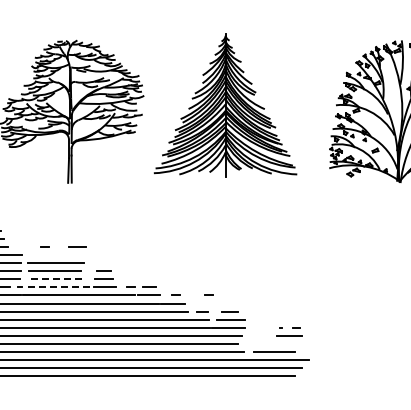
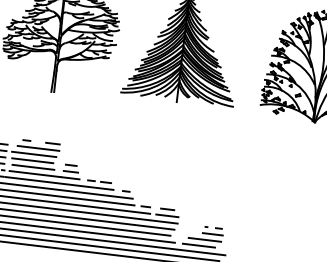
line: (60, 254) -> (38, 148), added
line: (57, 279) -> (33, 167), dashed -> solid
line: (60, 287) -> (35, 174), dashed -> solid
line: (208, 294) -> (152, 193), removed
line: (280, 343) -> (204, 239), added

